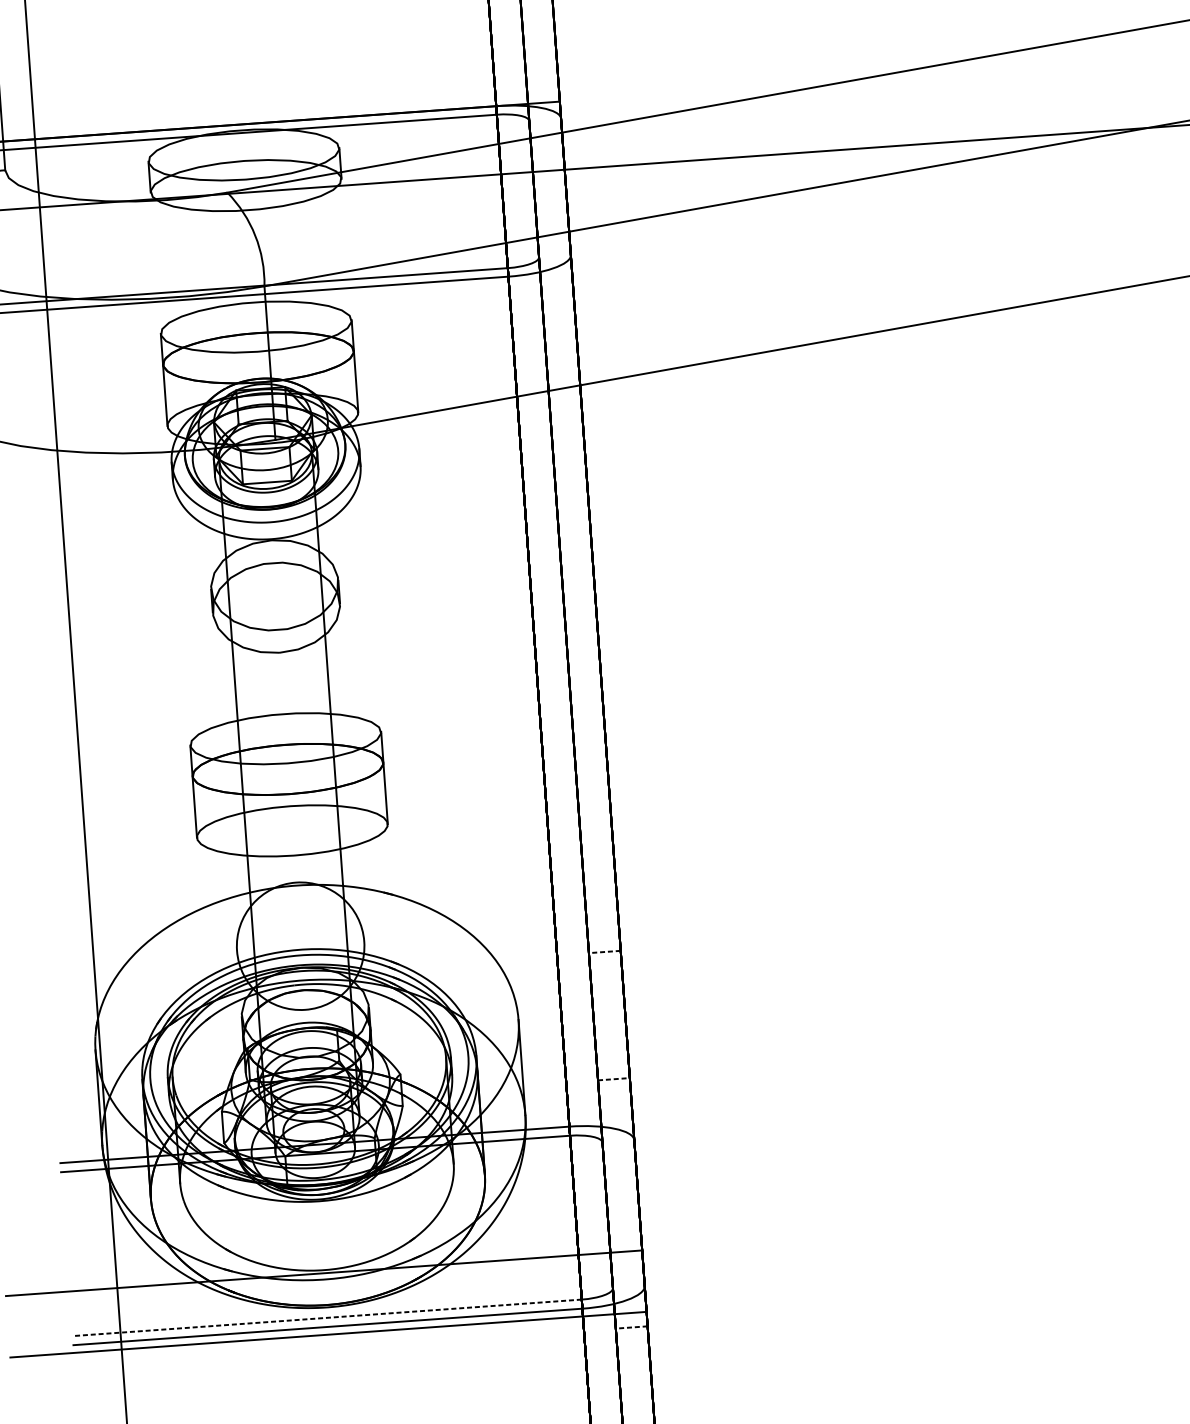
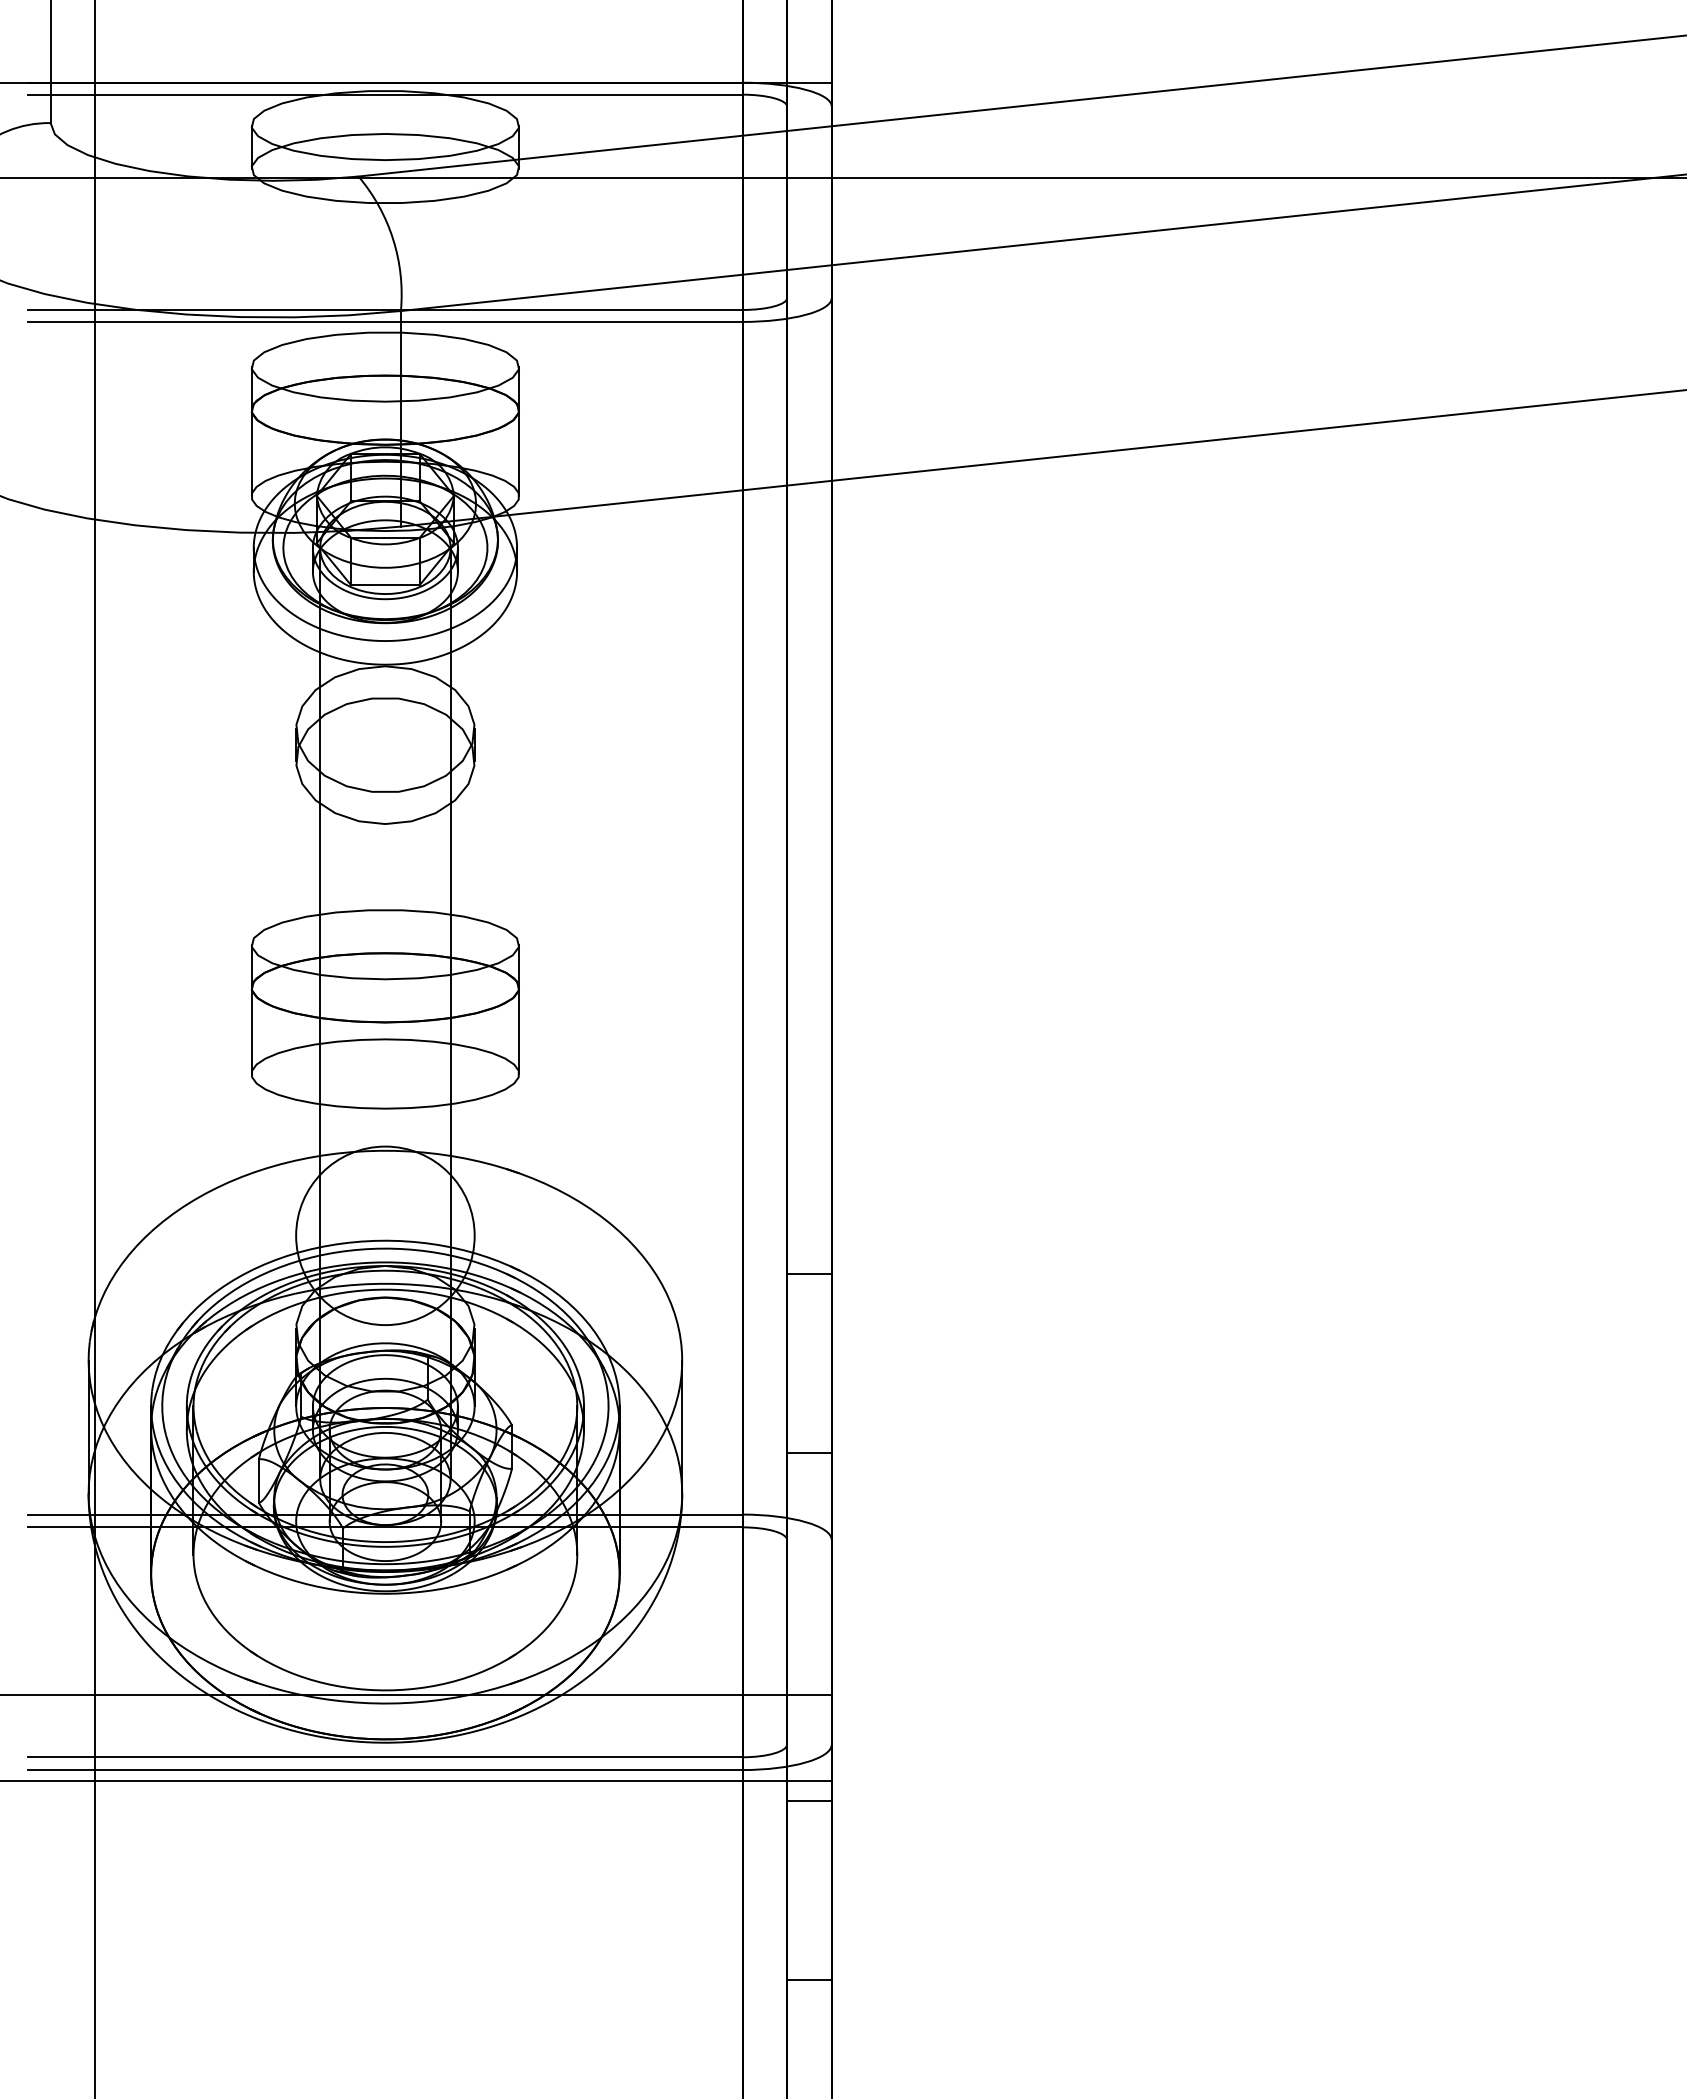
line: (604, 952) -> (808, 1274), dashed -> solid
line: (613, 1078) -> (809, 1452), dashed -> solid
line: (326, 1318) -> (384, 1757), dashed -> solid
line: (631, 1327) -> (808, 1801), dashed -> solid

